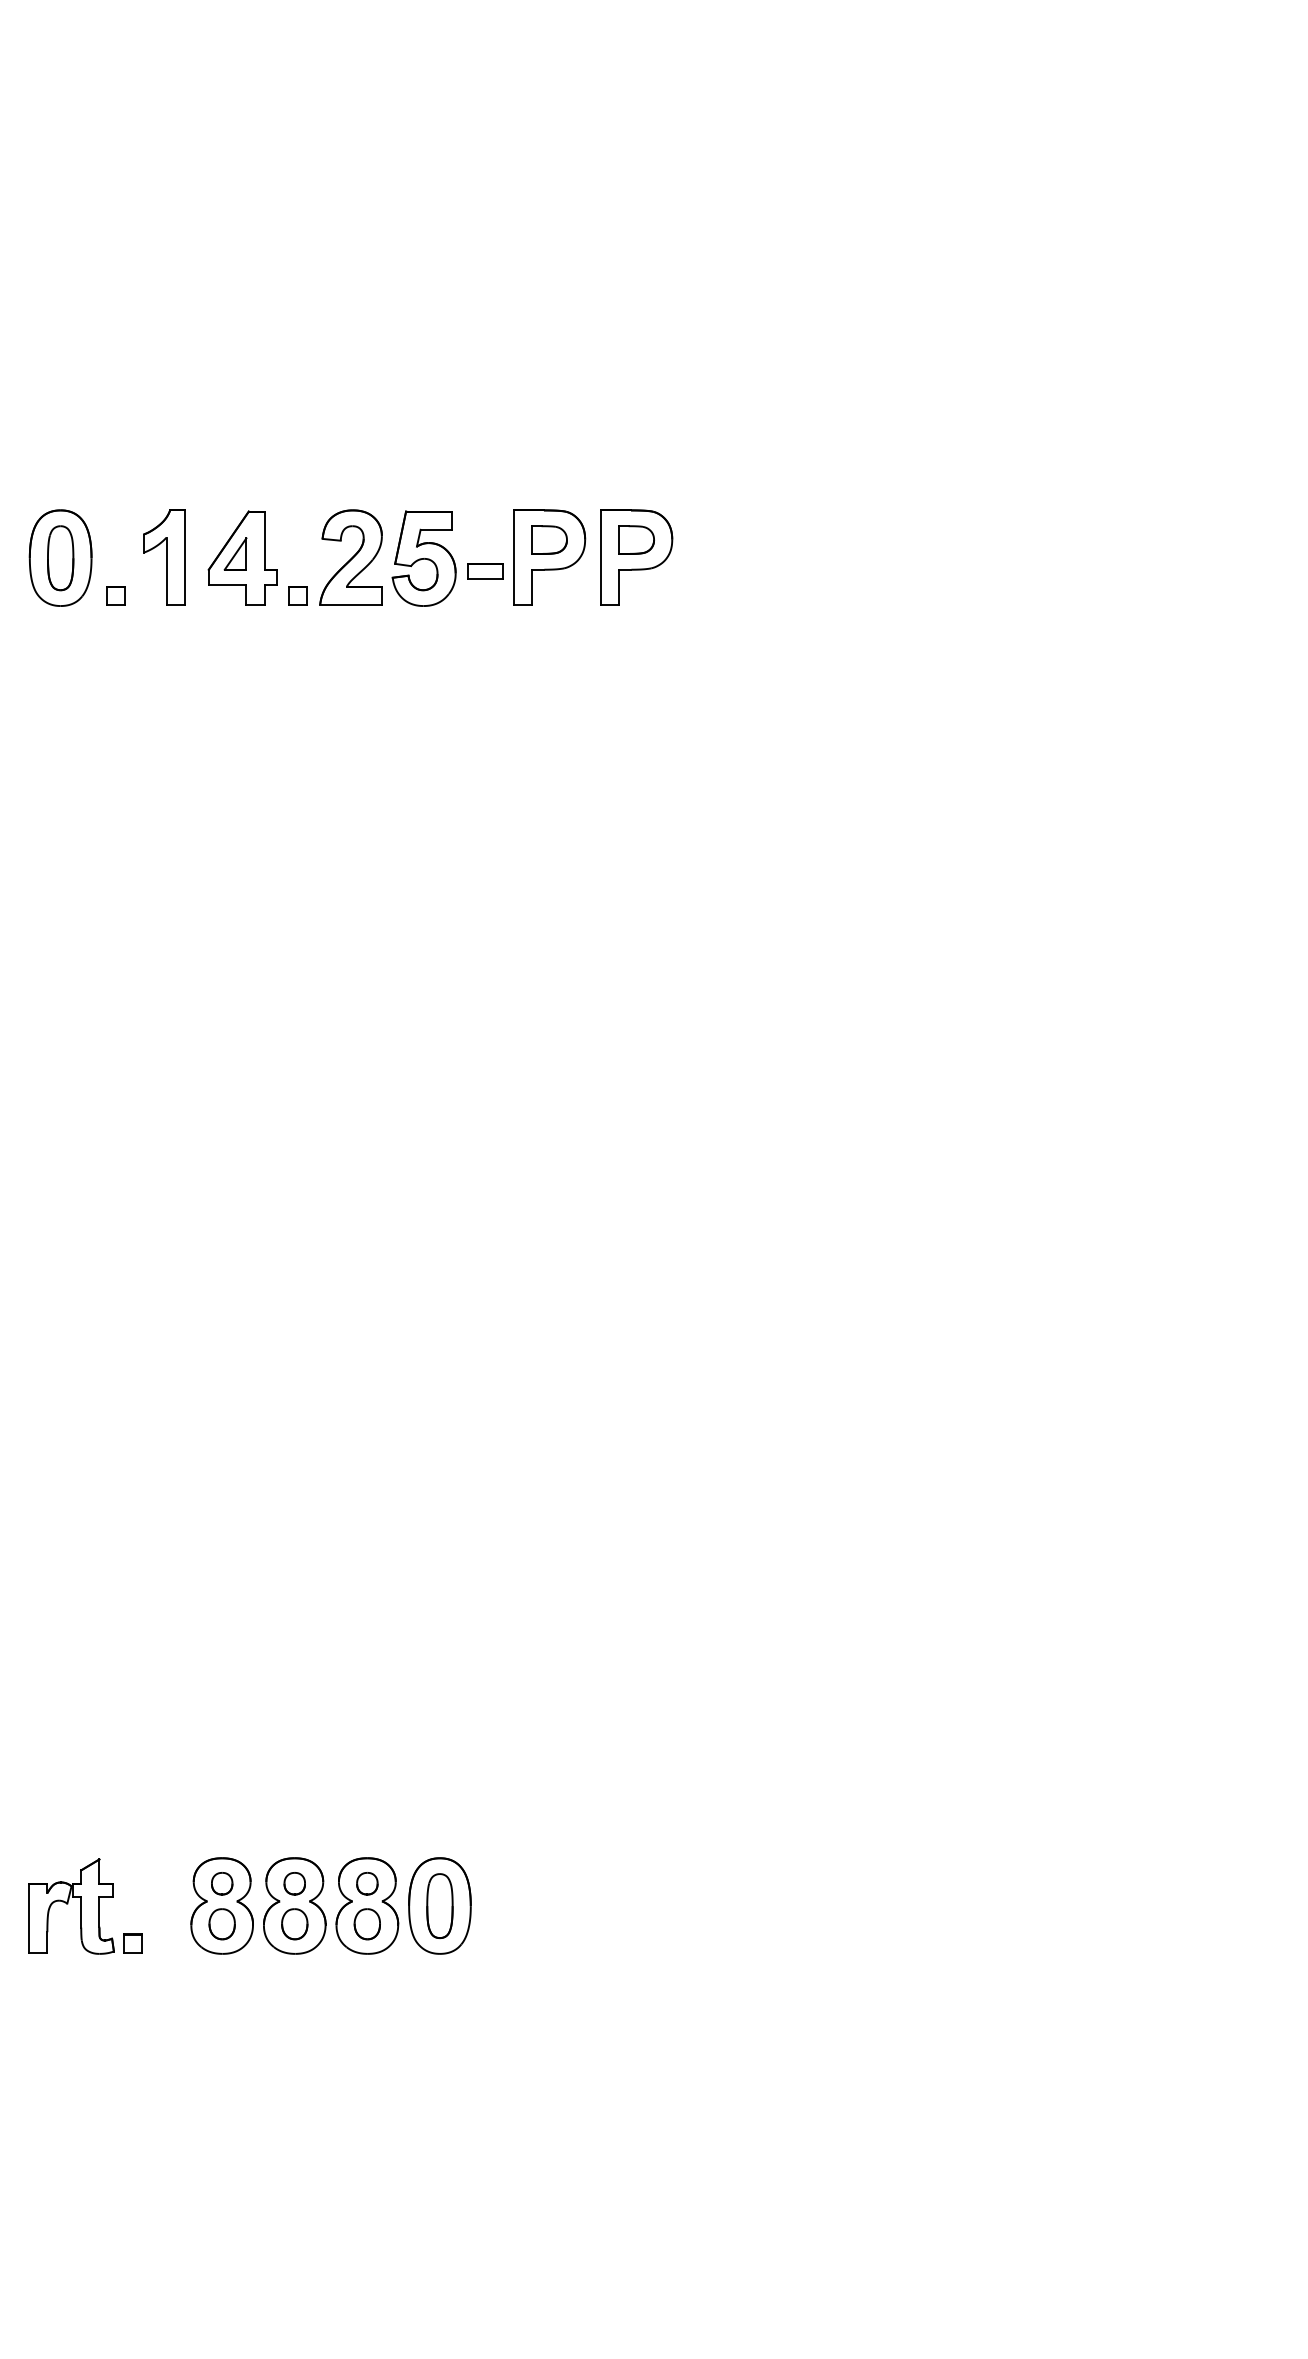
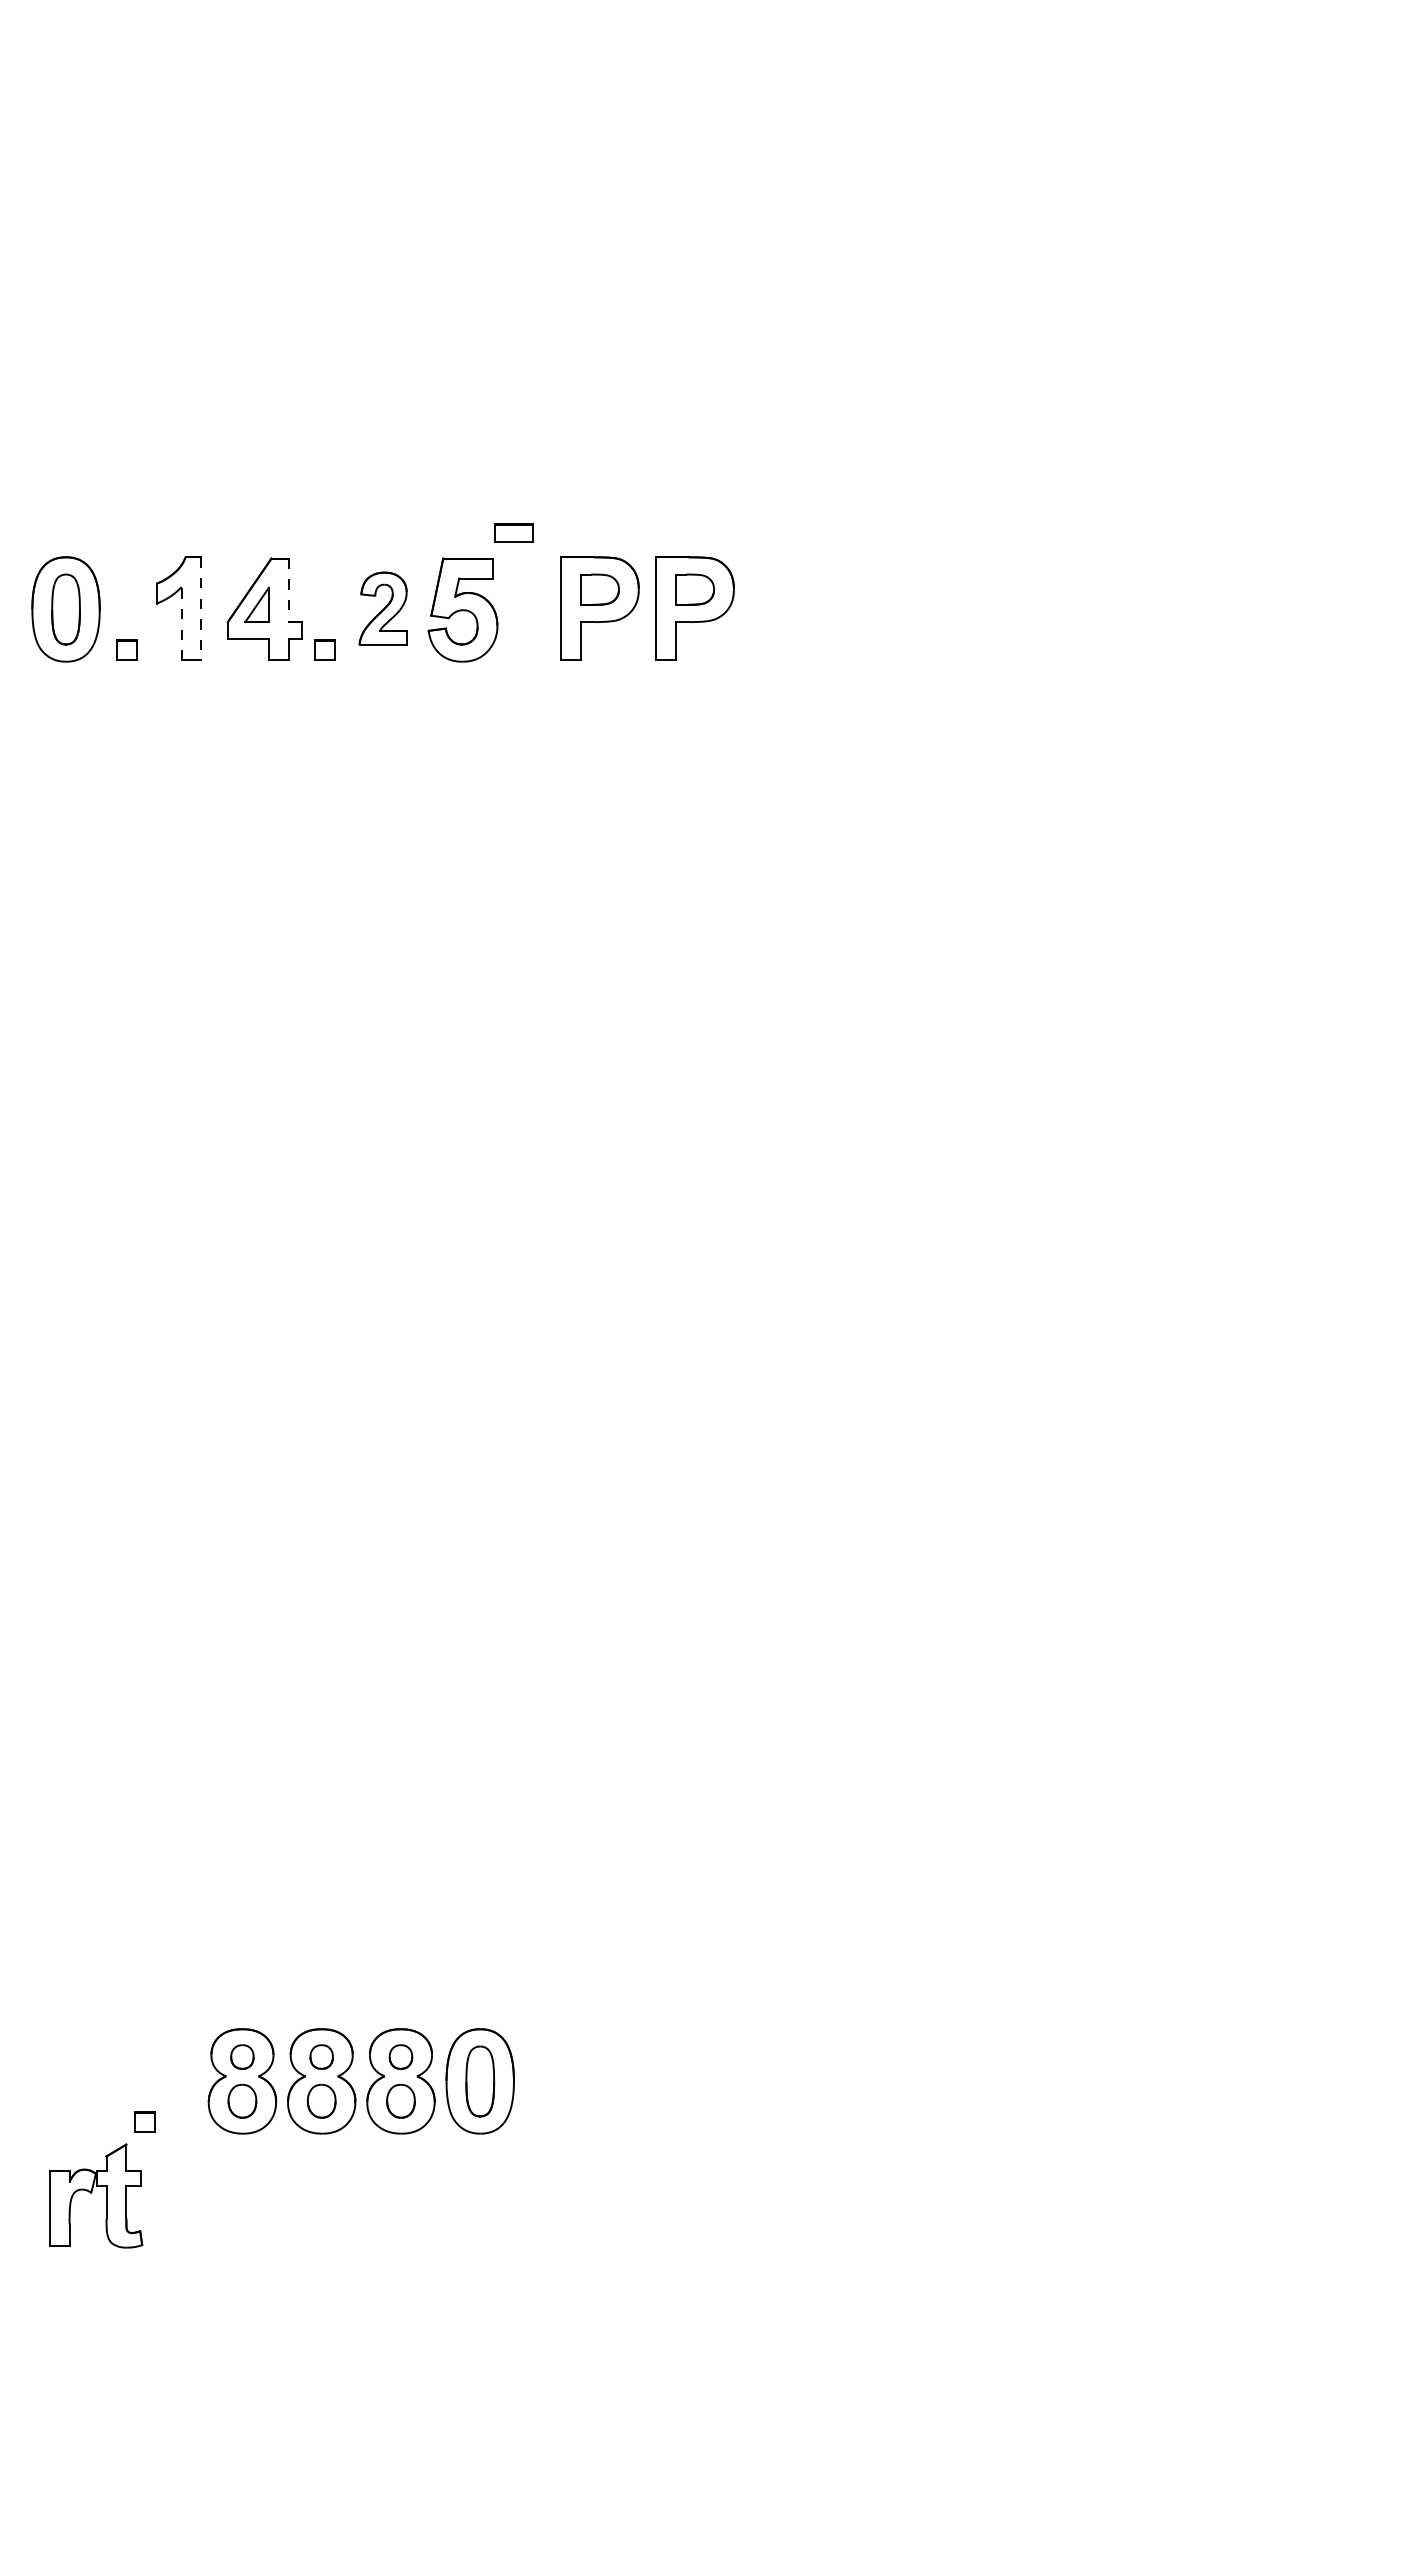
line: (264, 540) -> (288, 590), solid -> dashed
line: (184, 557) -> (201, 608), solid -> dashed
part: (350, 557) -> (382, 608), size x0.7
line: (166, 571) -> (181, 623), solid -> dashed
part: (485, 571) -> (513, 532), moved
part: (72, 1906) -> (96, 2195), moved

